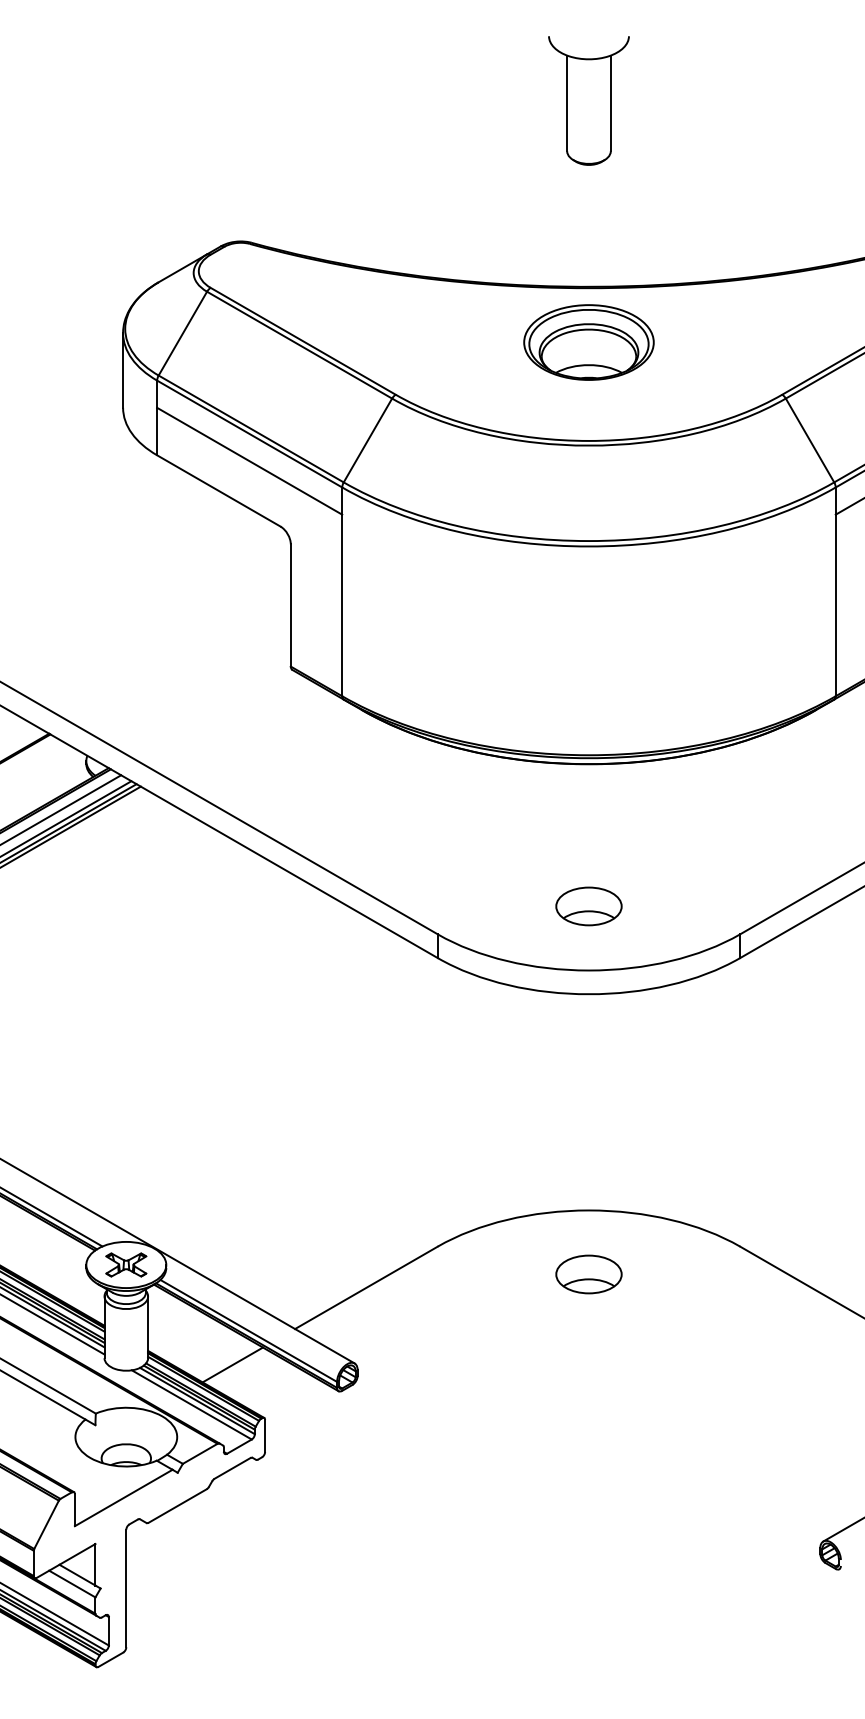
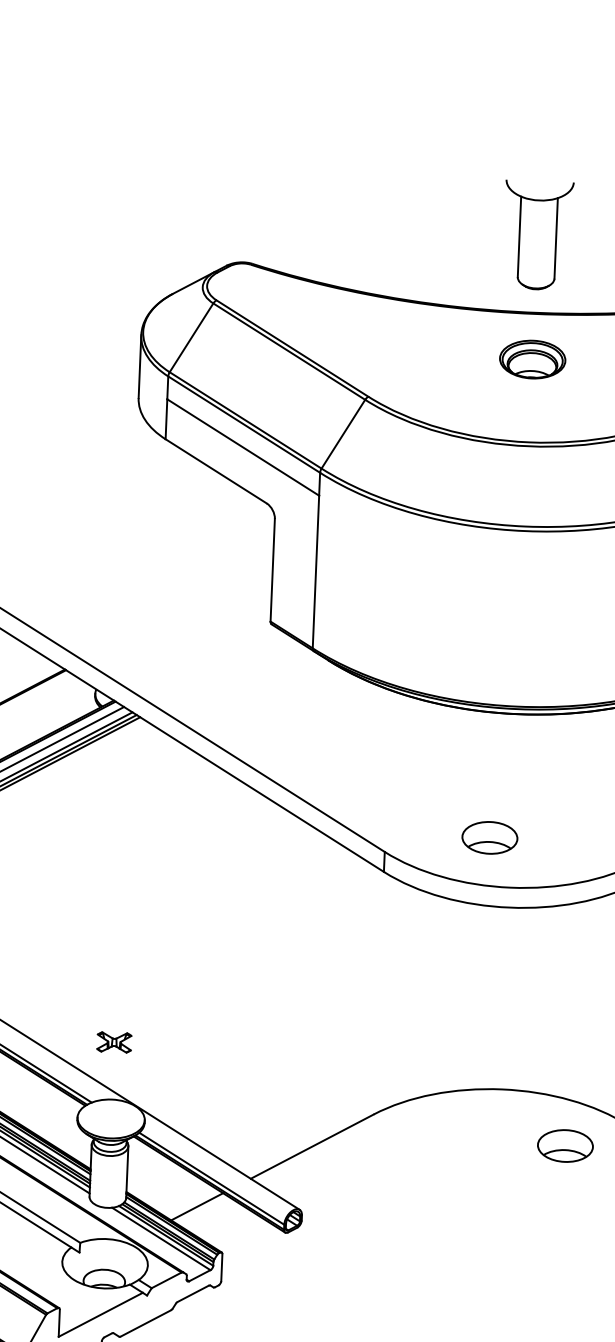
part: (588, 100) -> (537, 235), moved
part: (588, 342) -> (532, 359), size x0.6
part: (588, 906) -> (489, 837), moved
part: (126, 1264) -> (114, 1042), moved
part: (588, 1274) -> (565, 1146), moved

